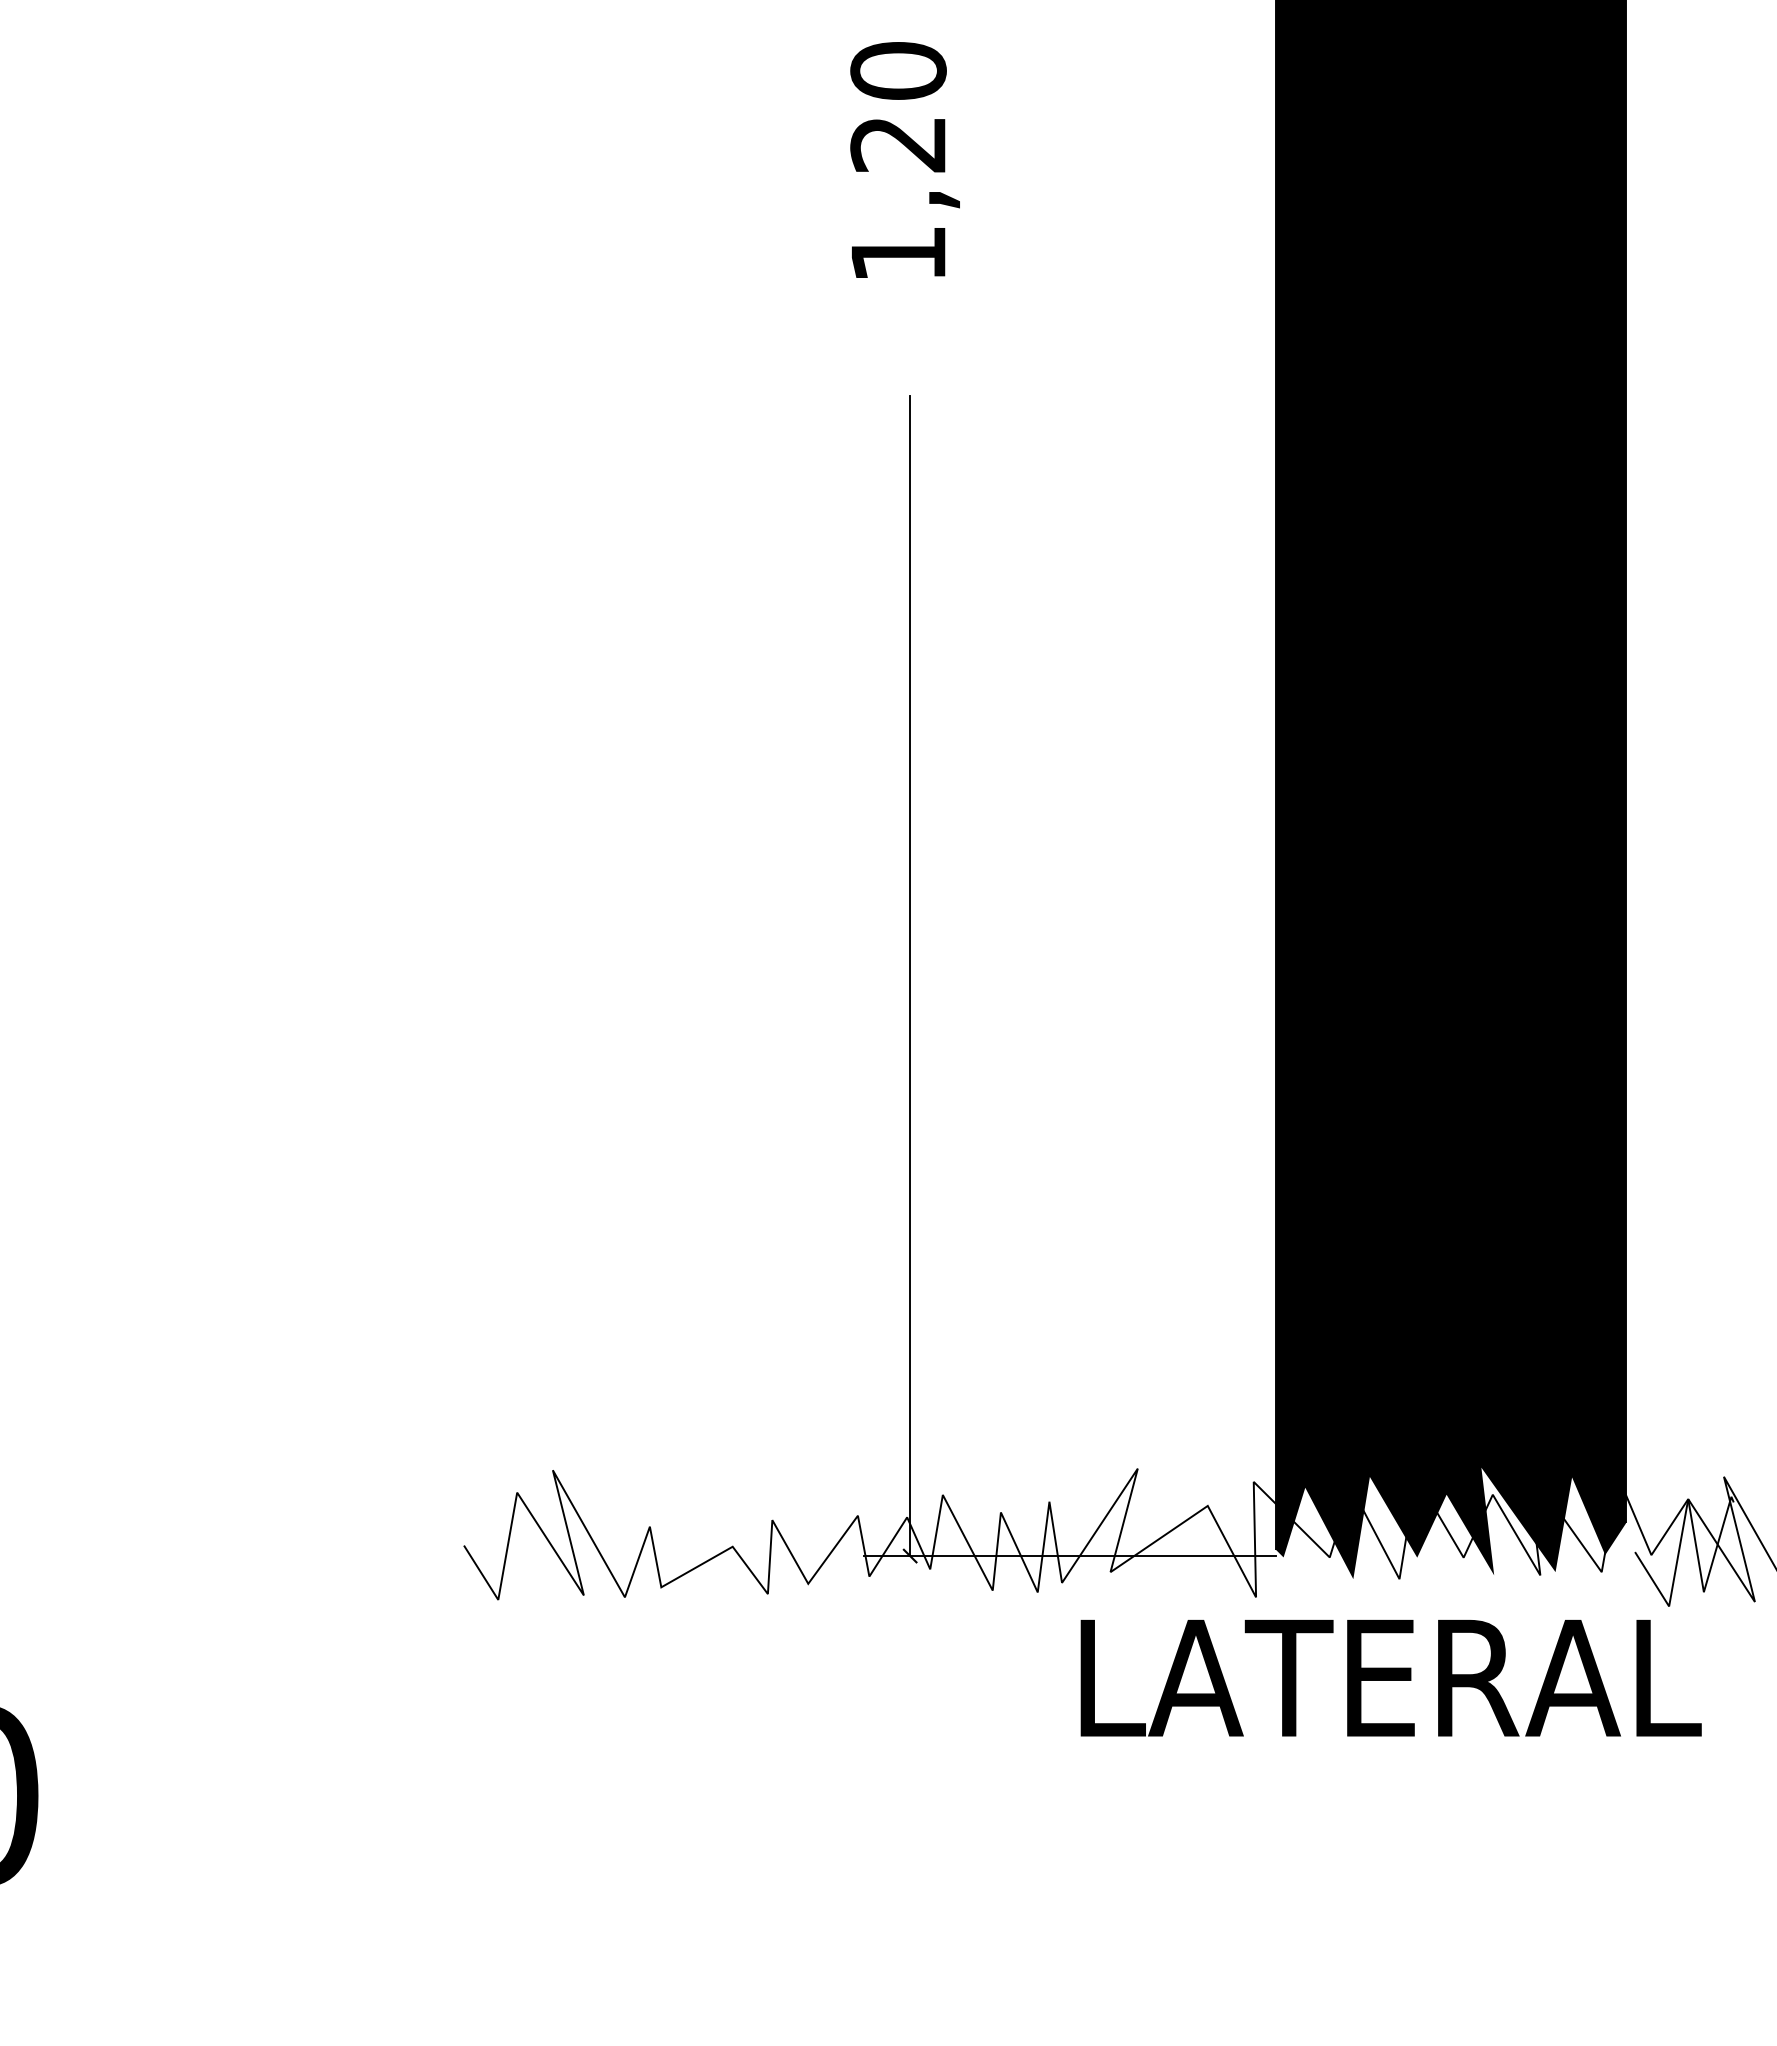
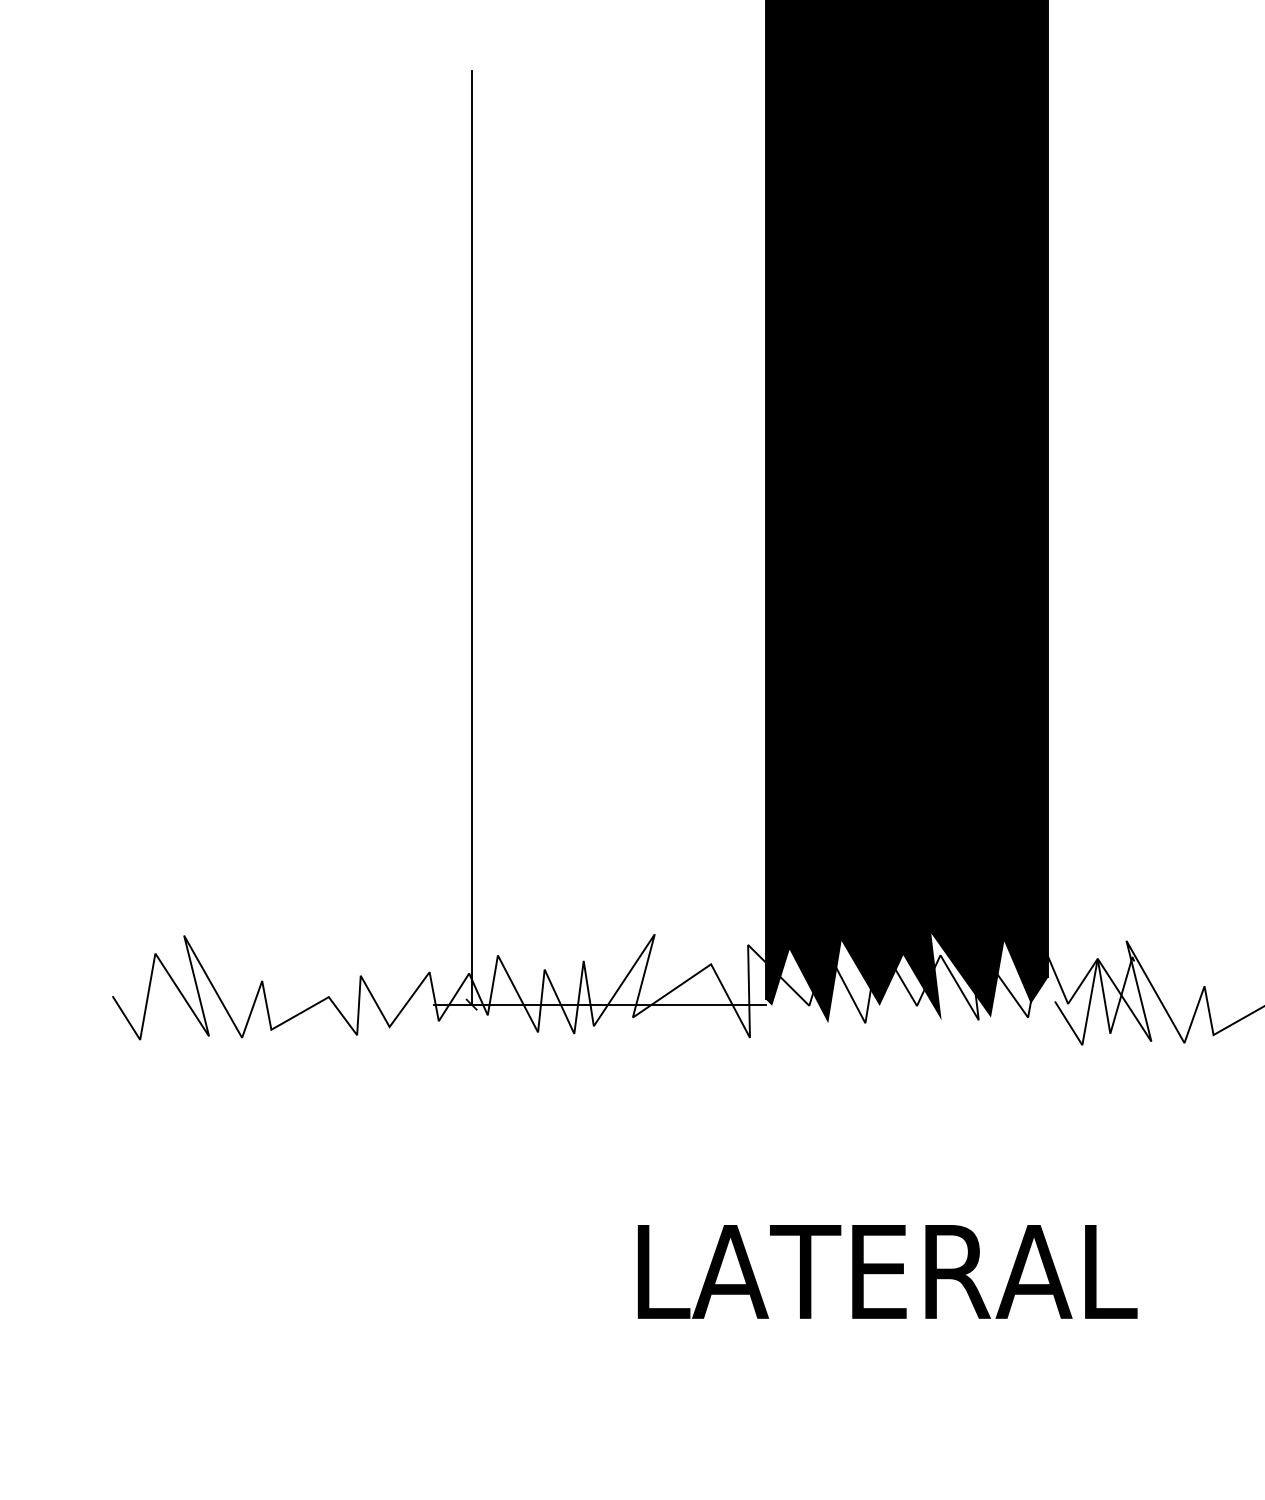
text: (1390, 1678) -> (887, 1272), moved

